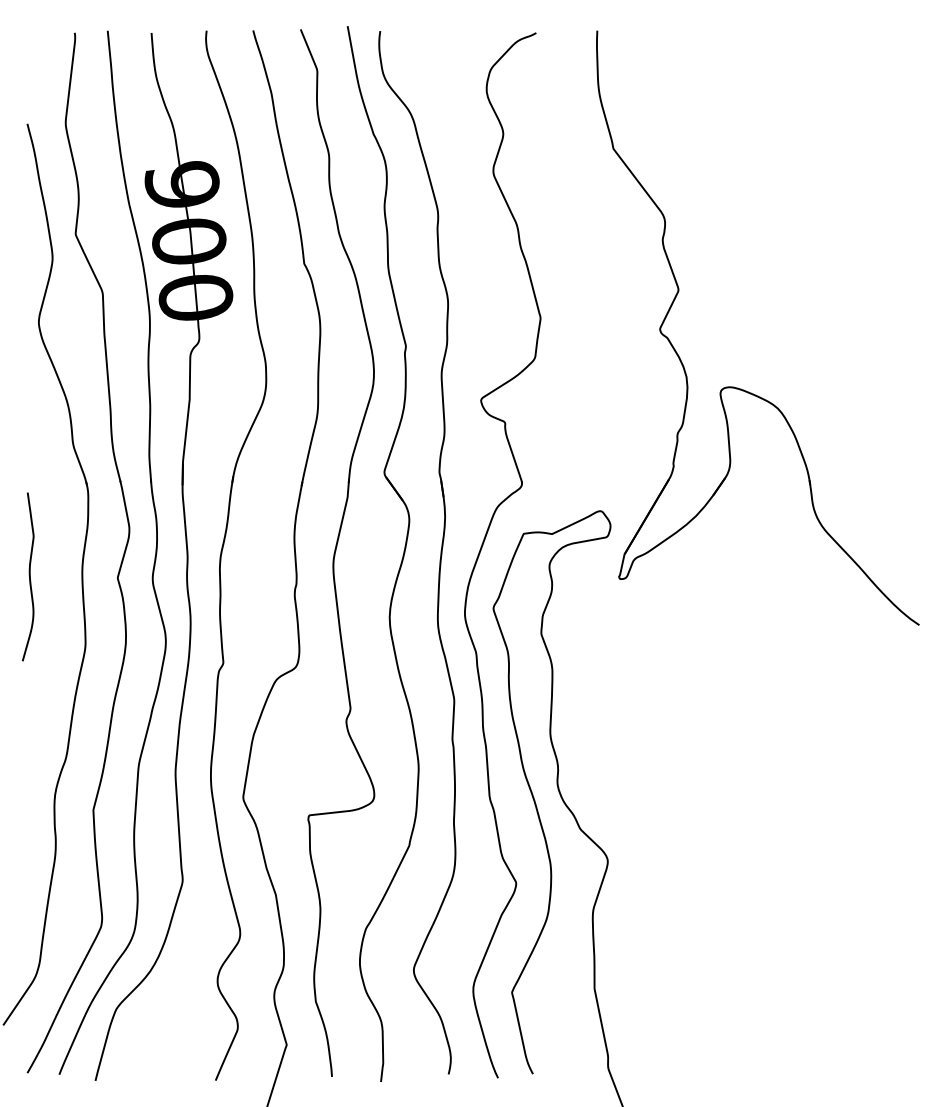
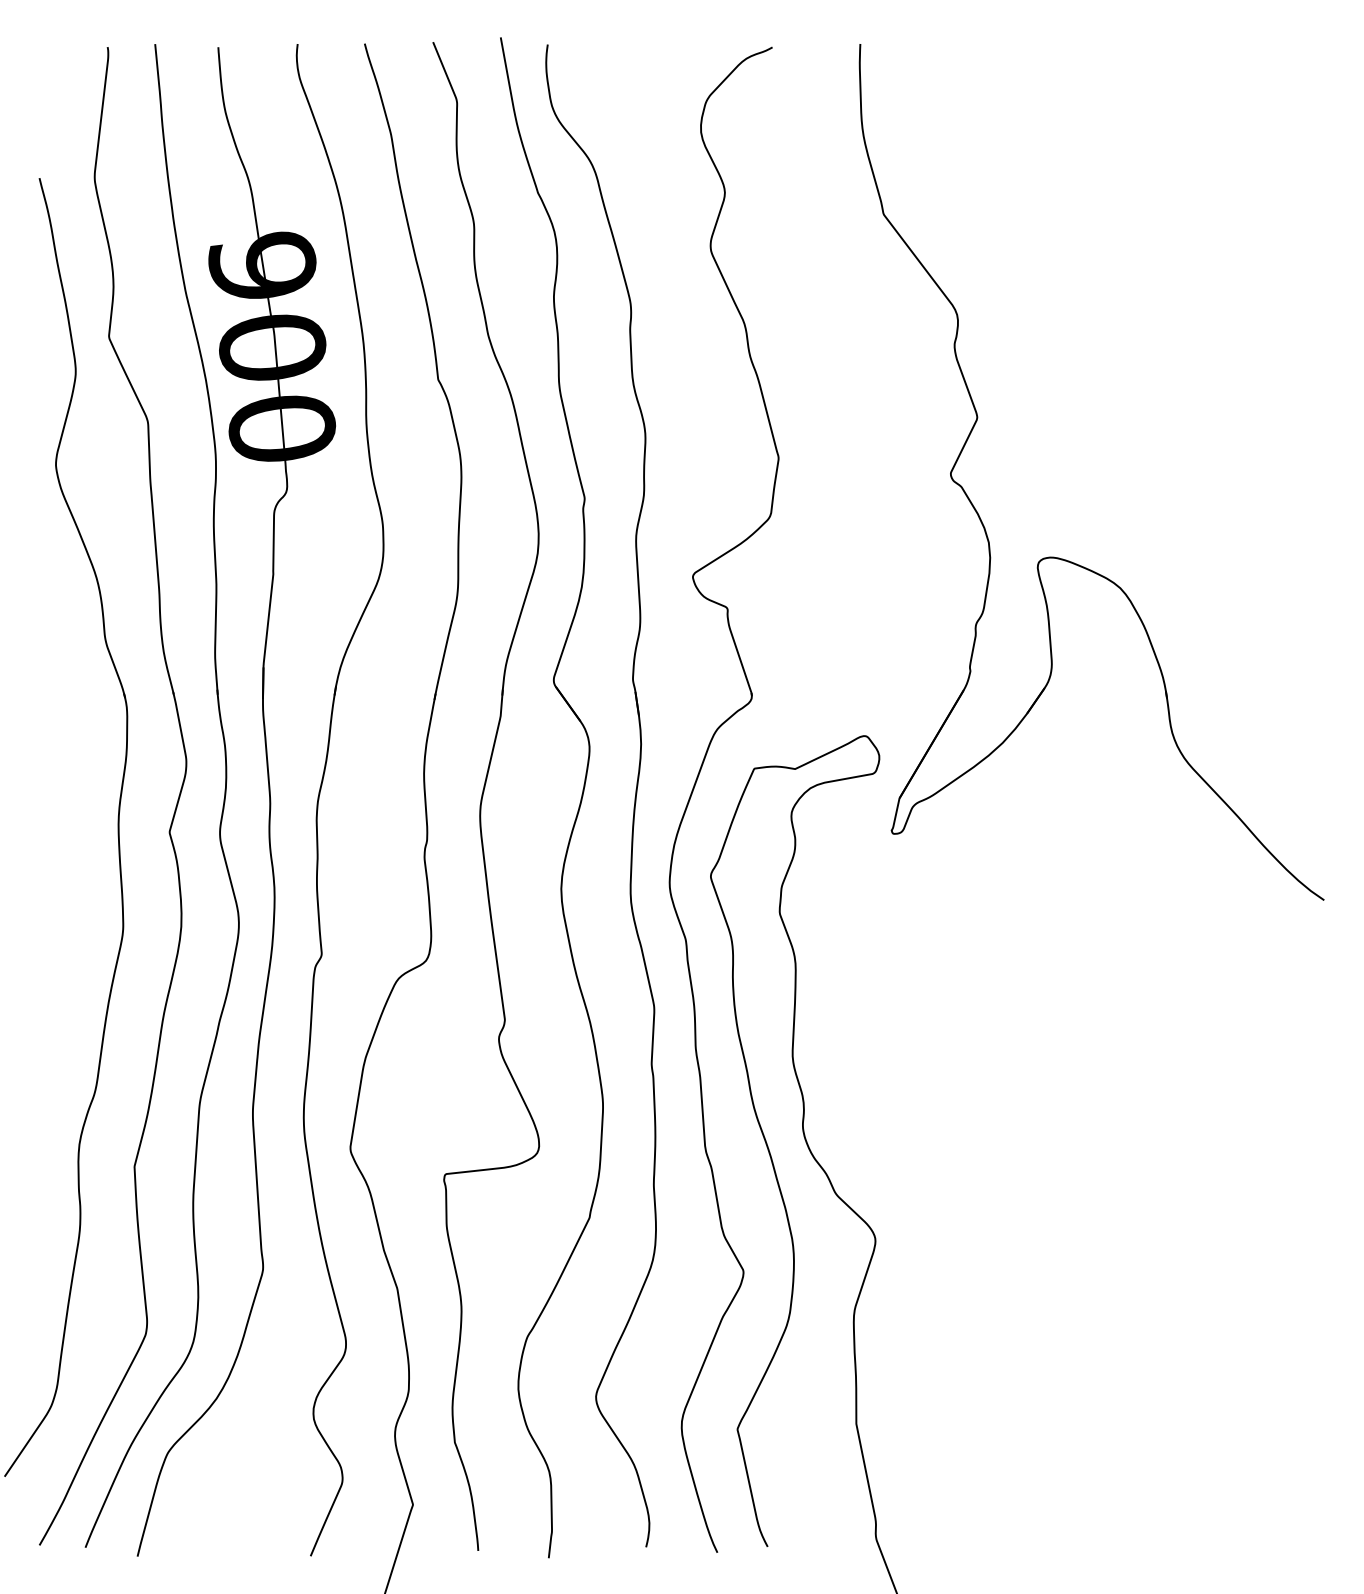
curve: (28, 575) -> (41, 828), removed

